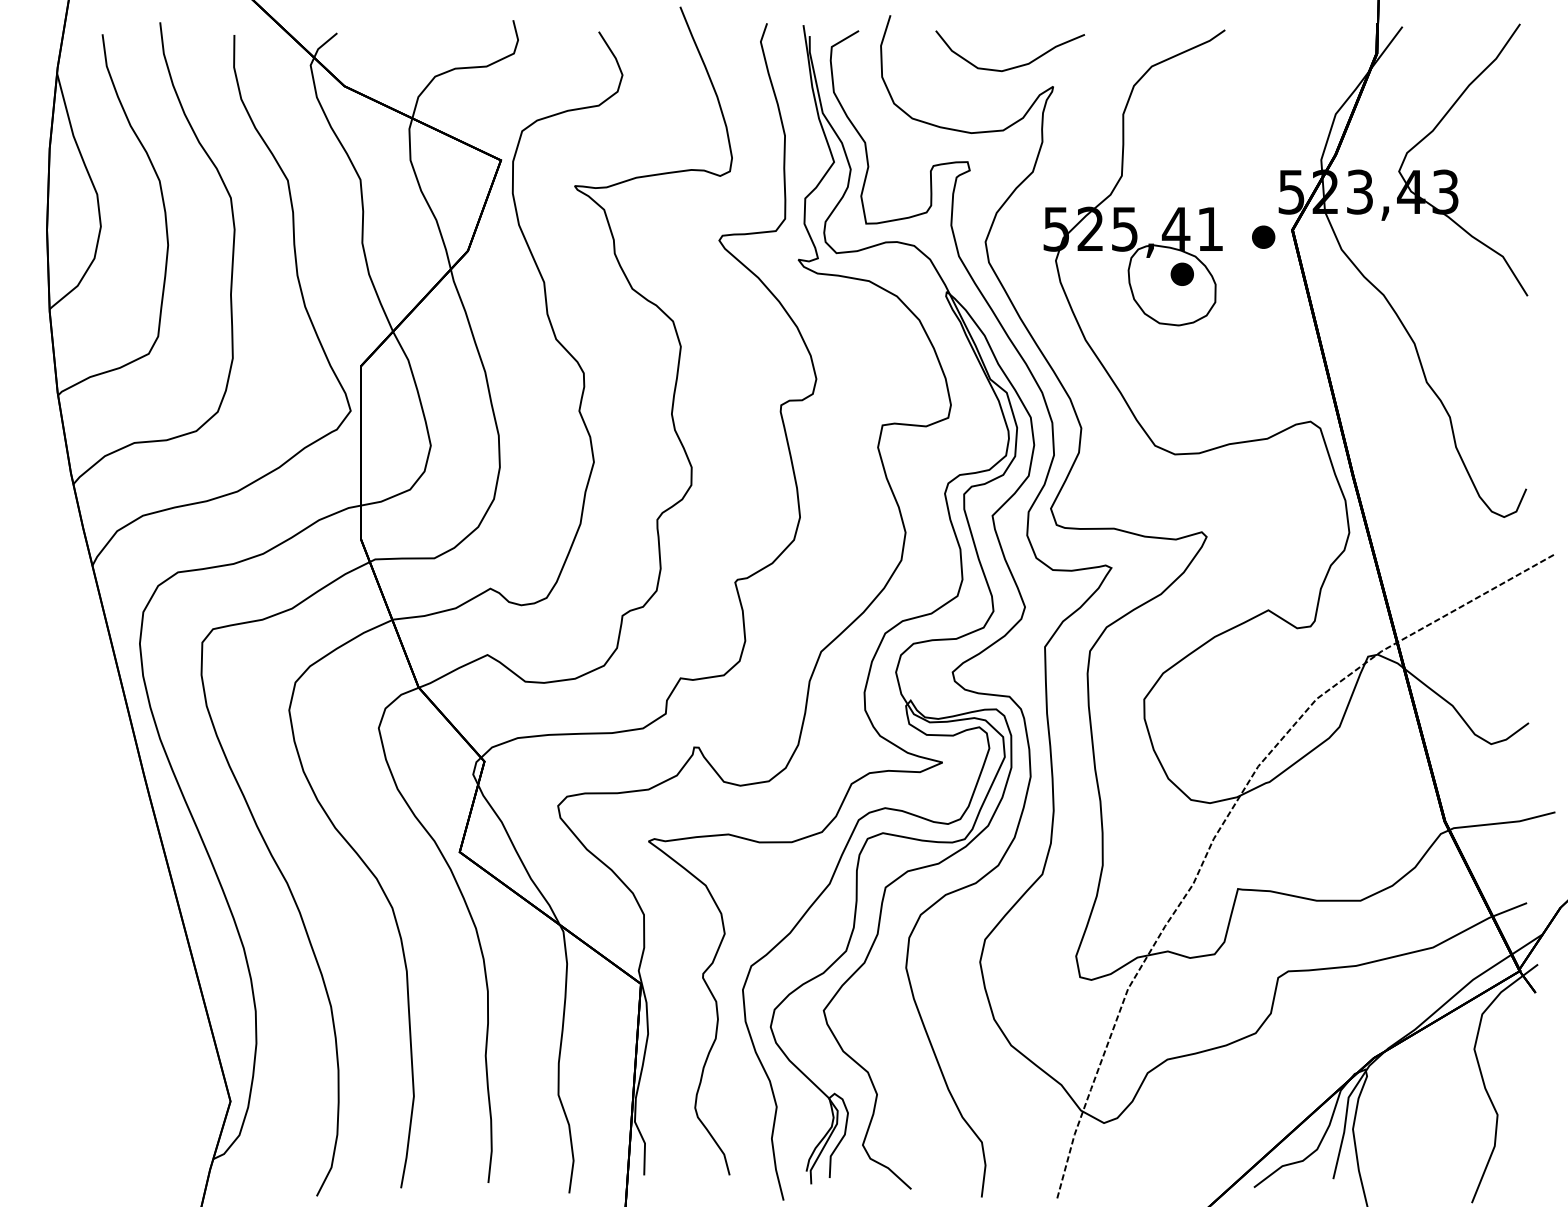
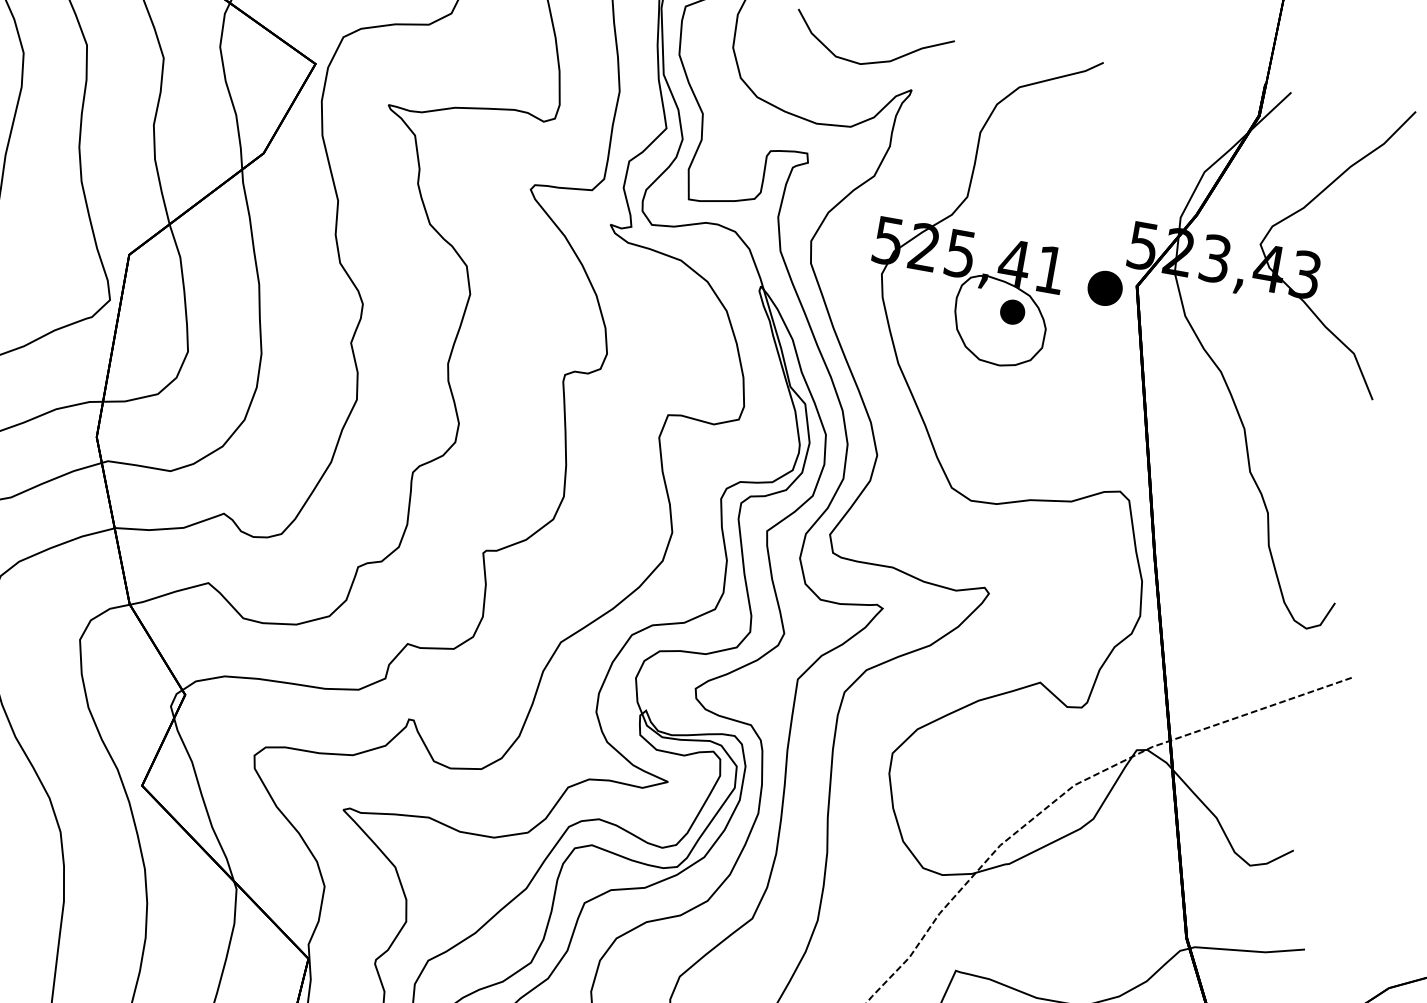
part: (1263, 236) -> (1105, 287), size x1.4

